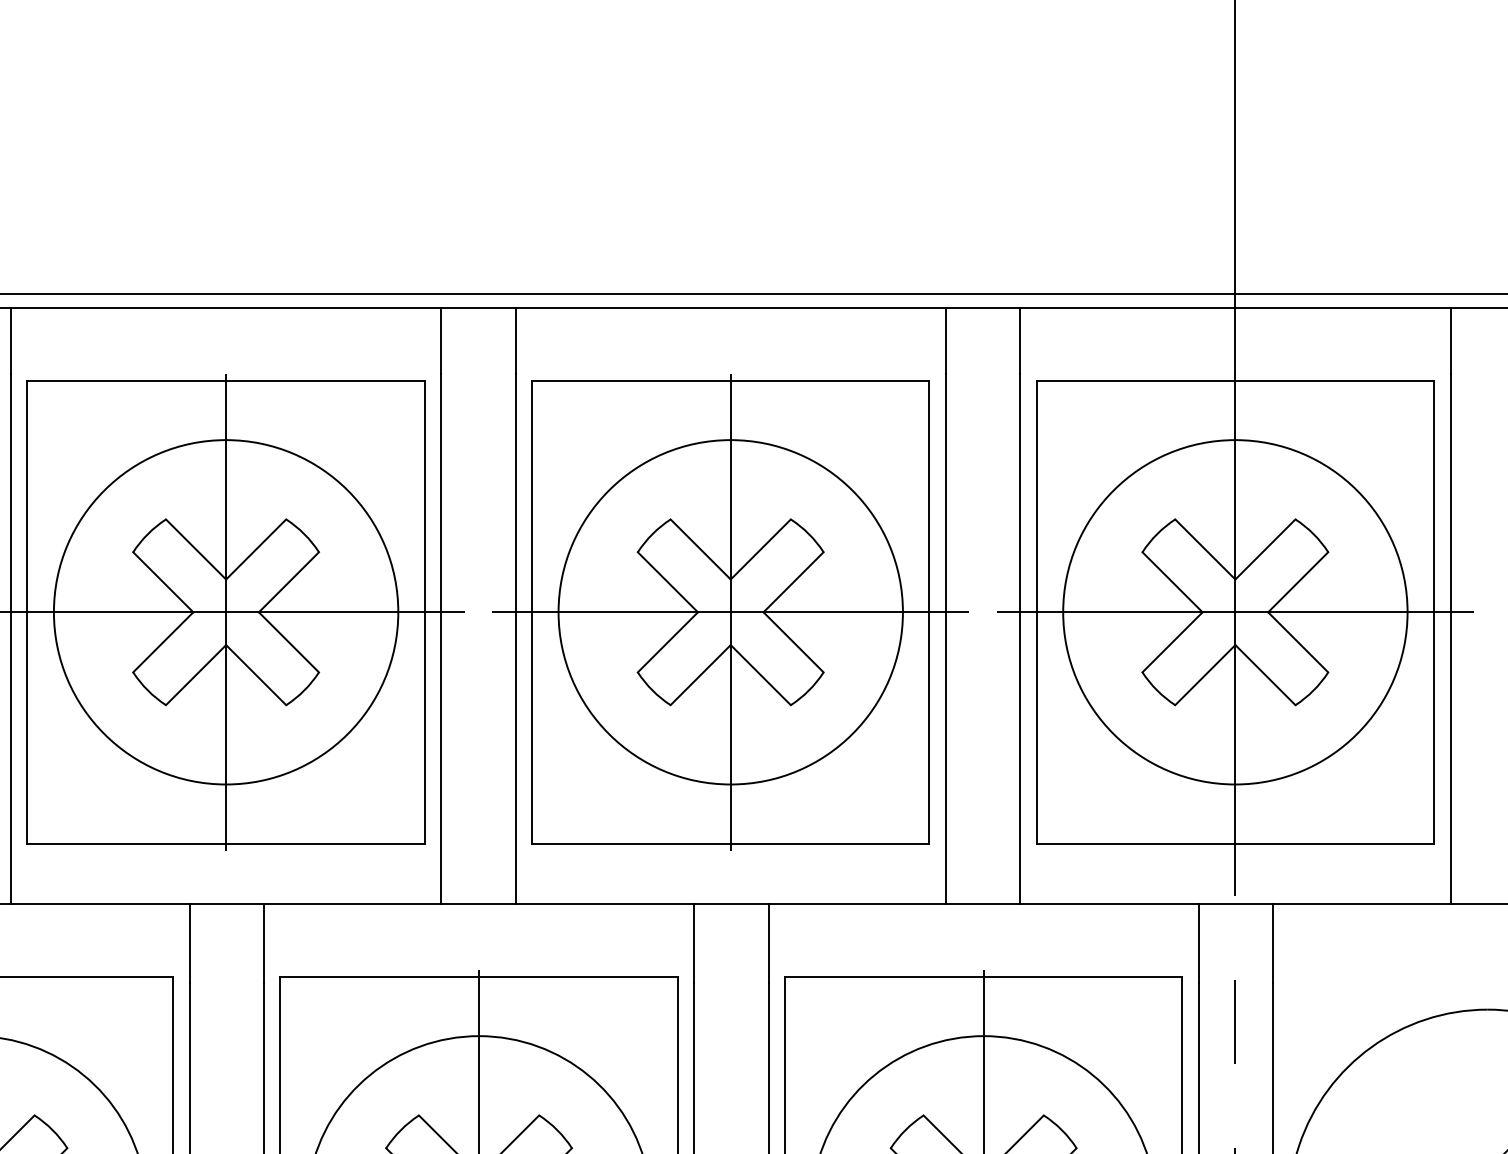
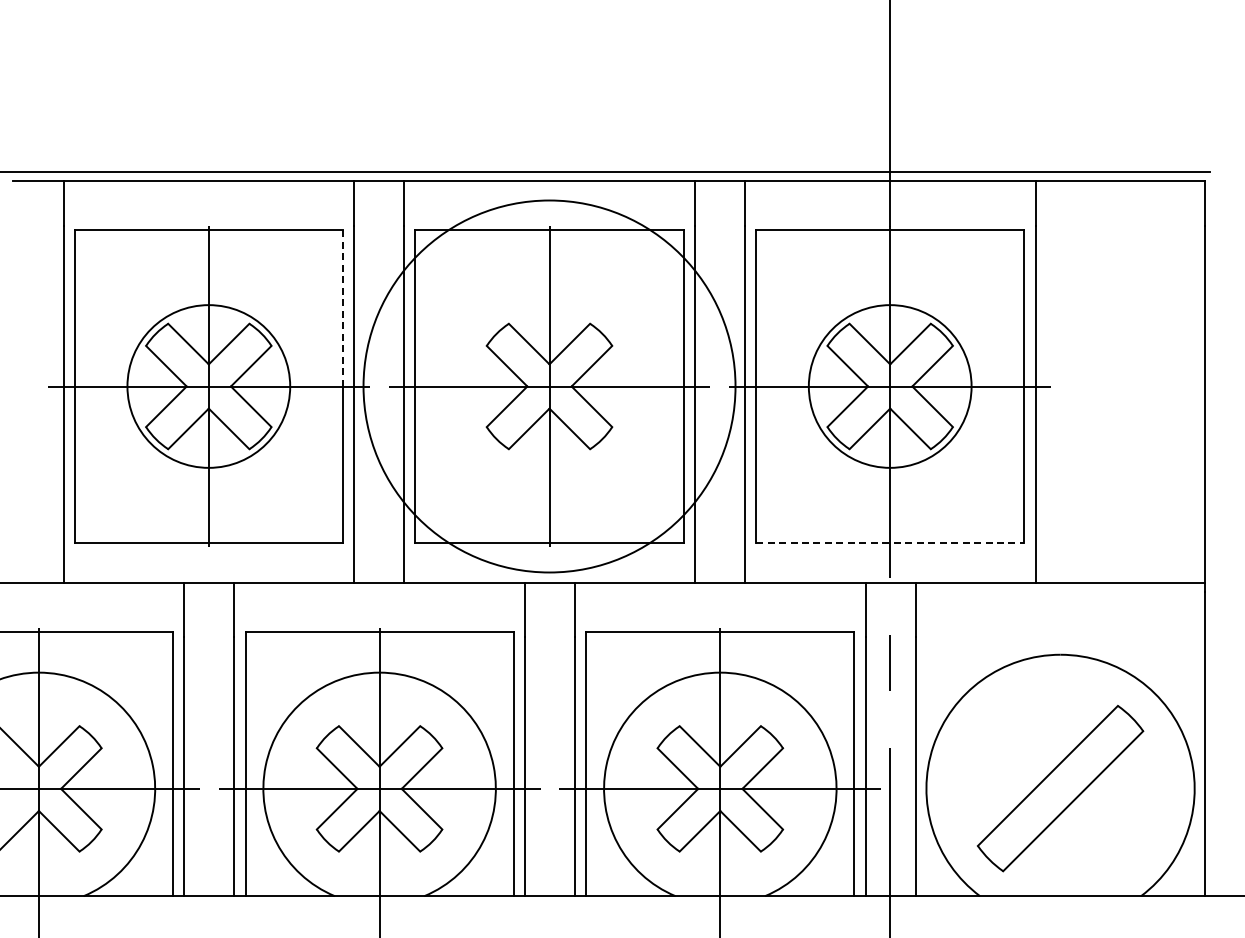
line: (424, 495) -> (342, 307), solid -> dashed
circle: (225, 612) -> (208, 386), size x0.7
circle: (730, 612) -> (549, 386), size x1.6
circle: (1234, 612) -> (889, 386), size x0.7
line: (1235, 843) -> (890, 542), solid -> dashed

